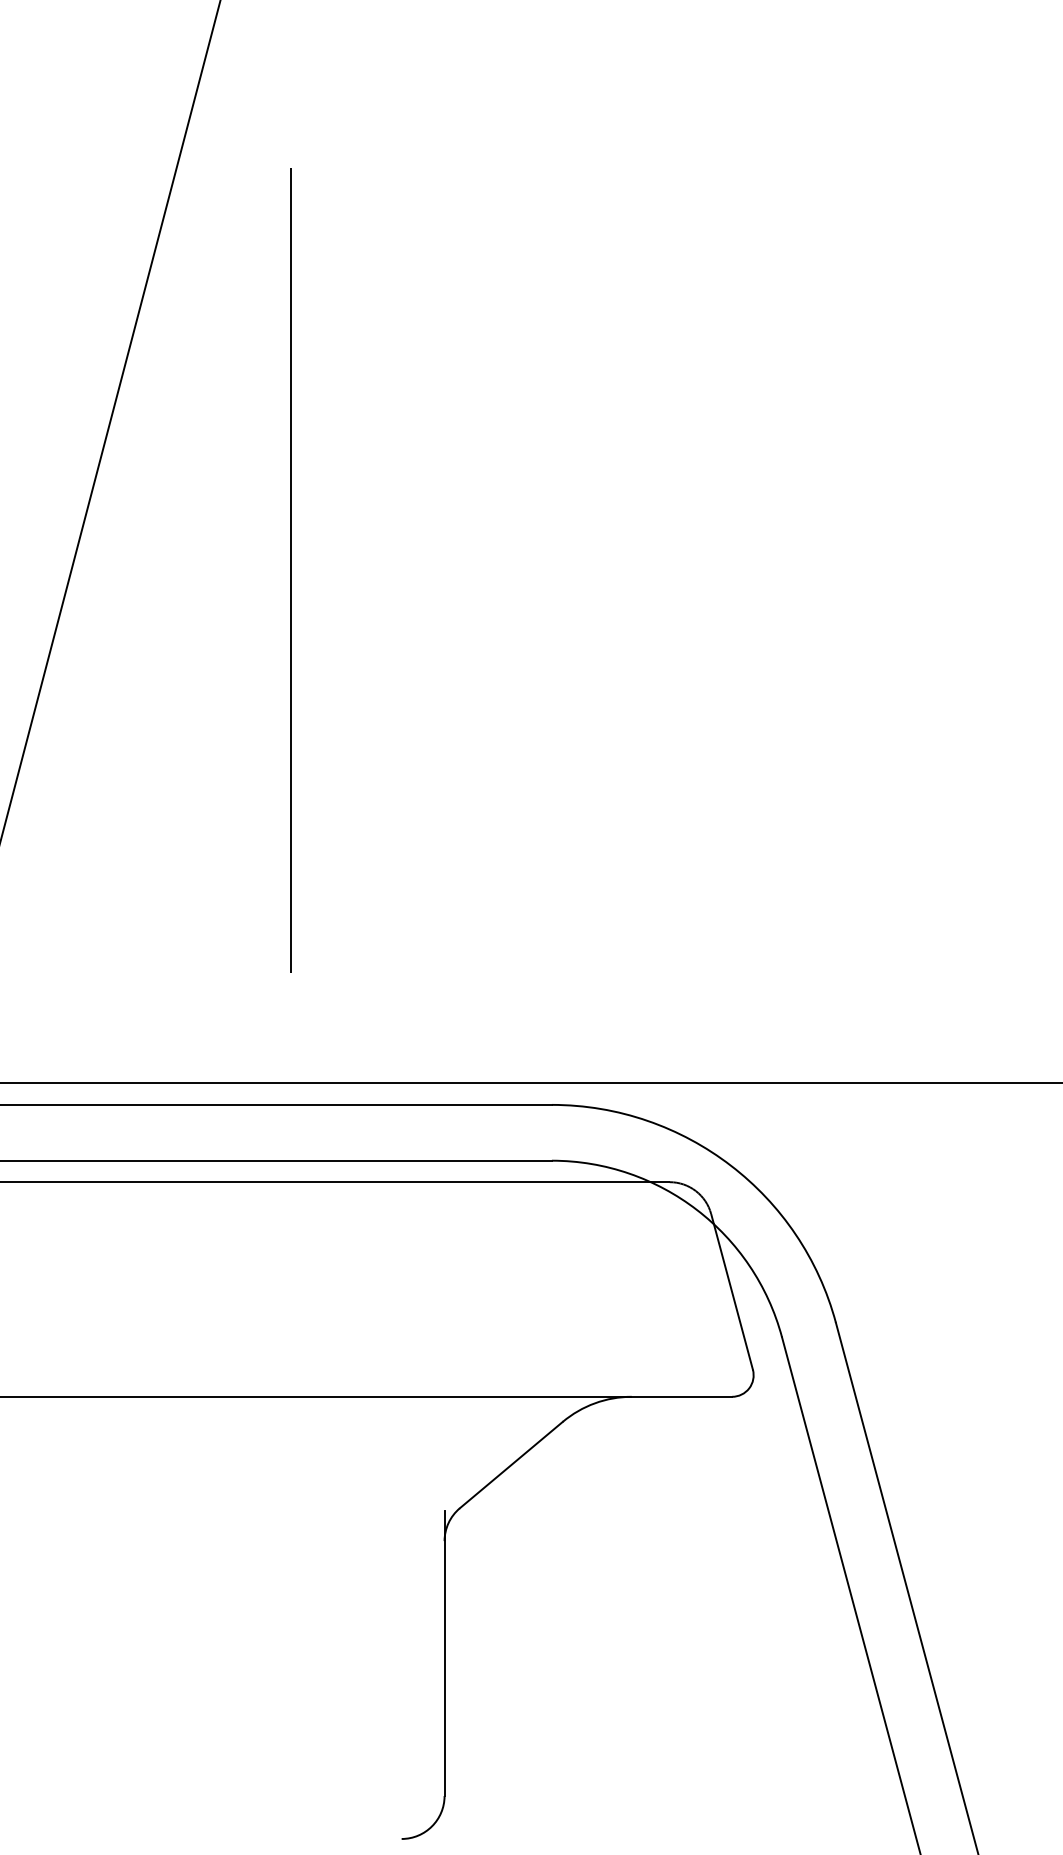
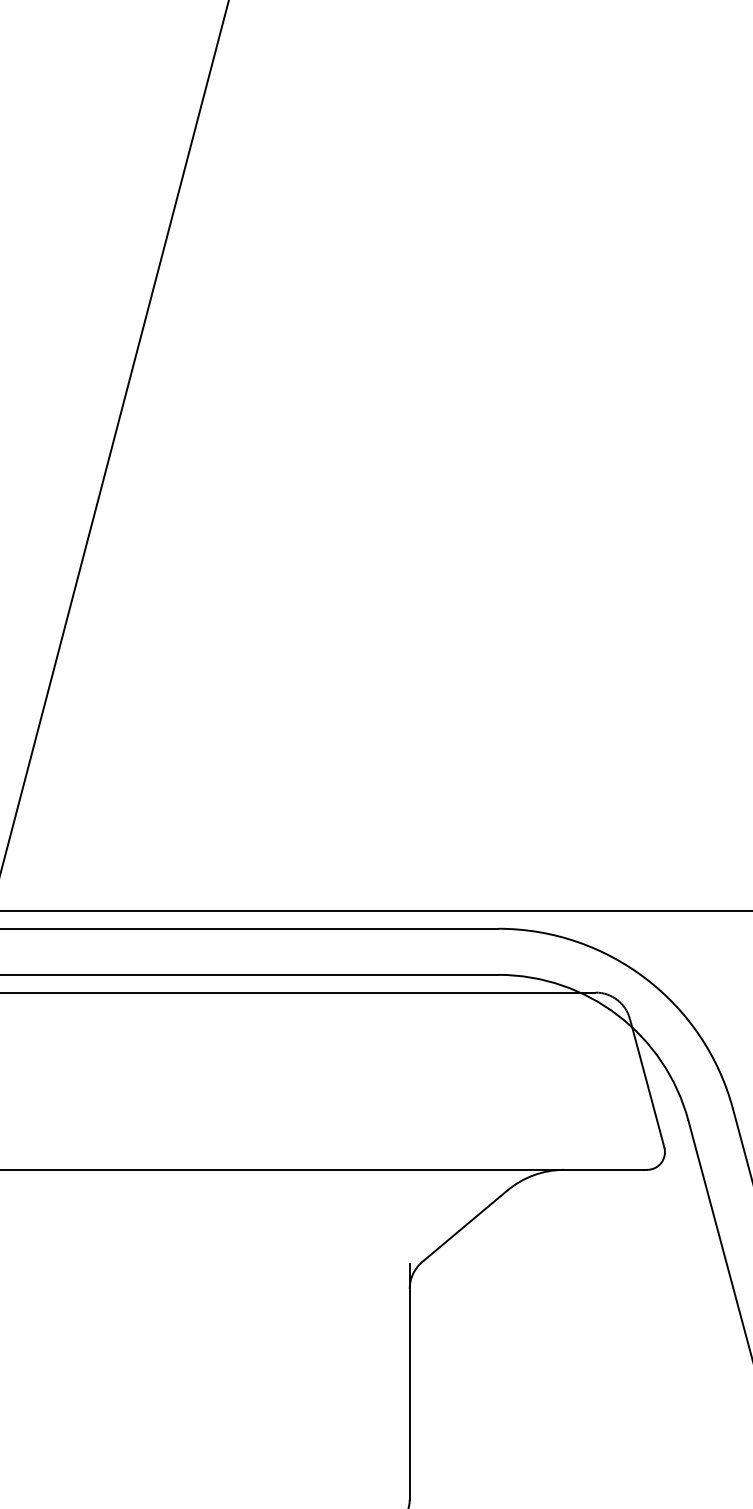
hatch: (290, 570) -> (282, 487), removed

